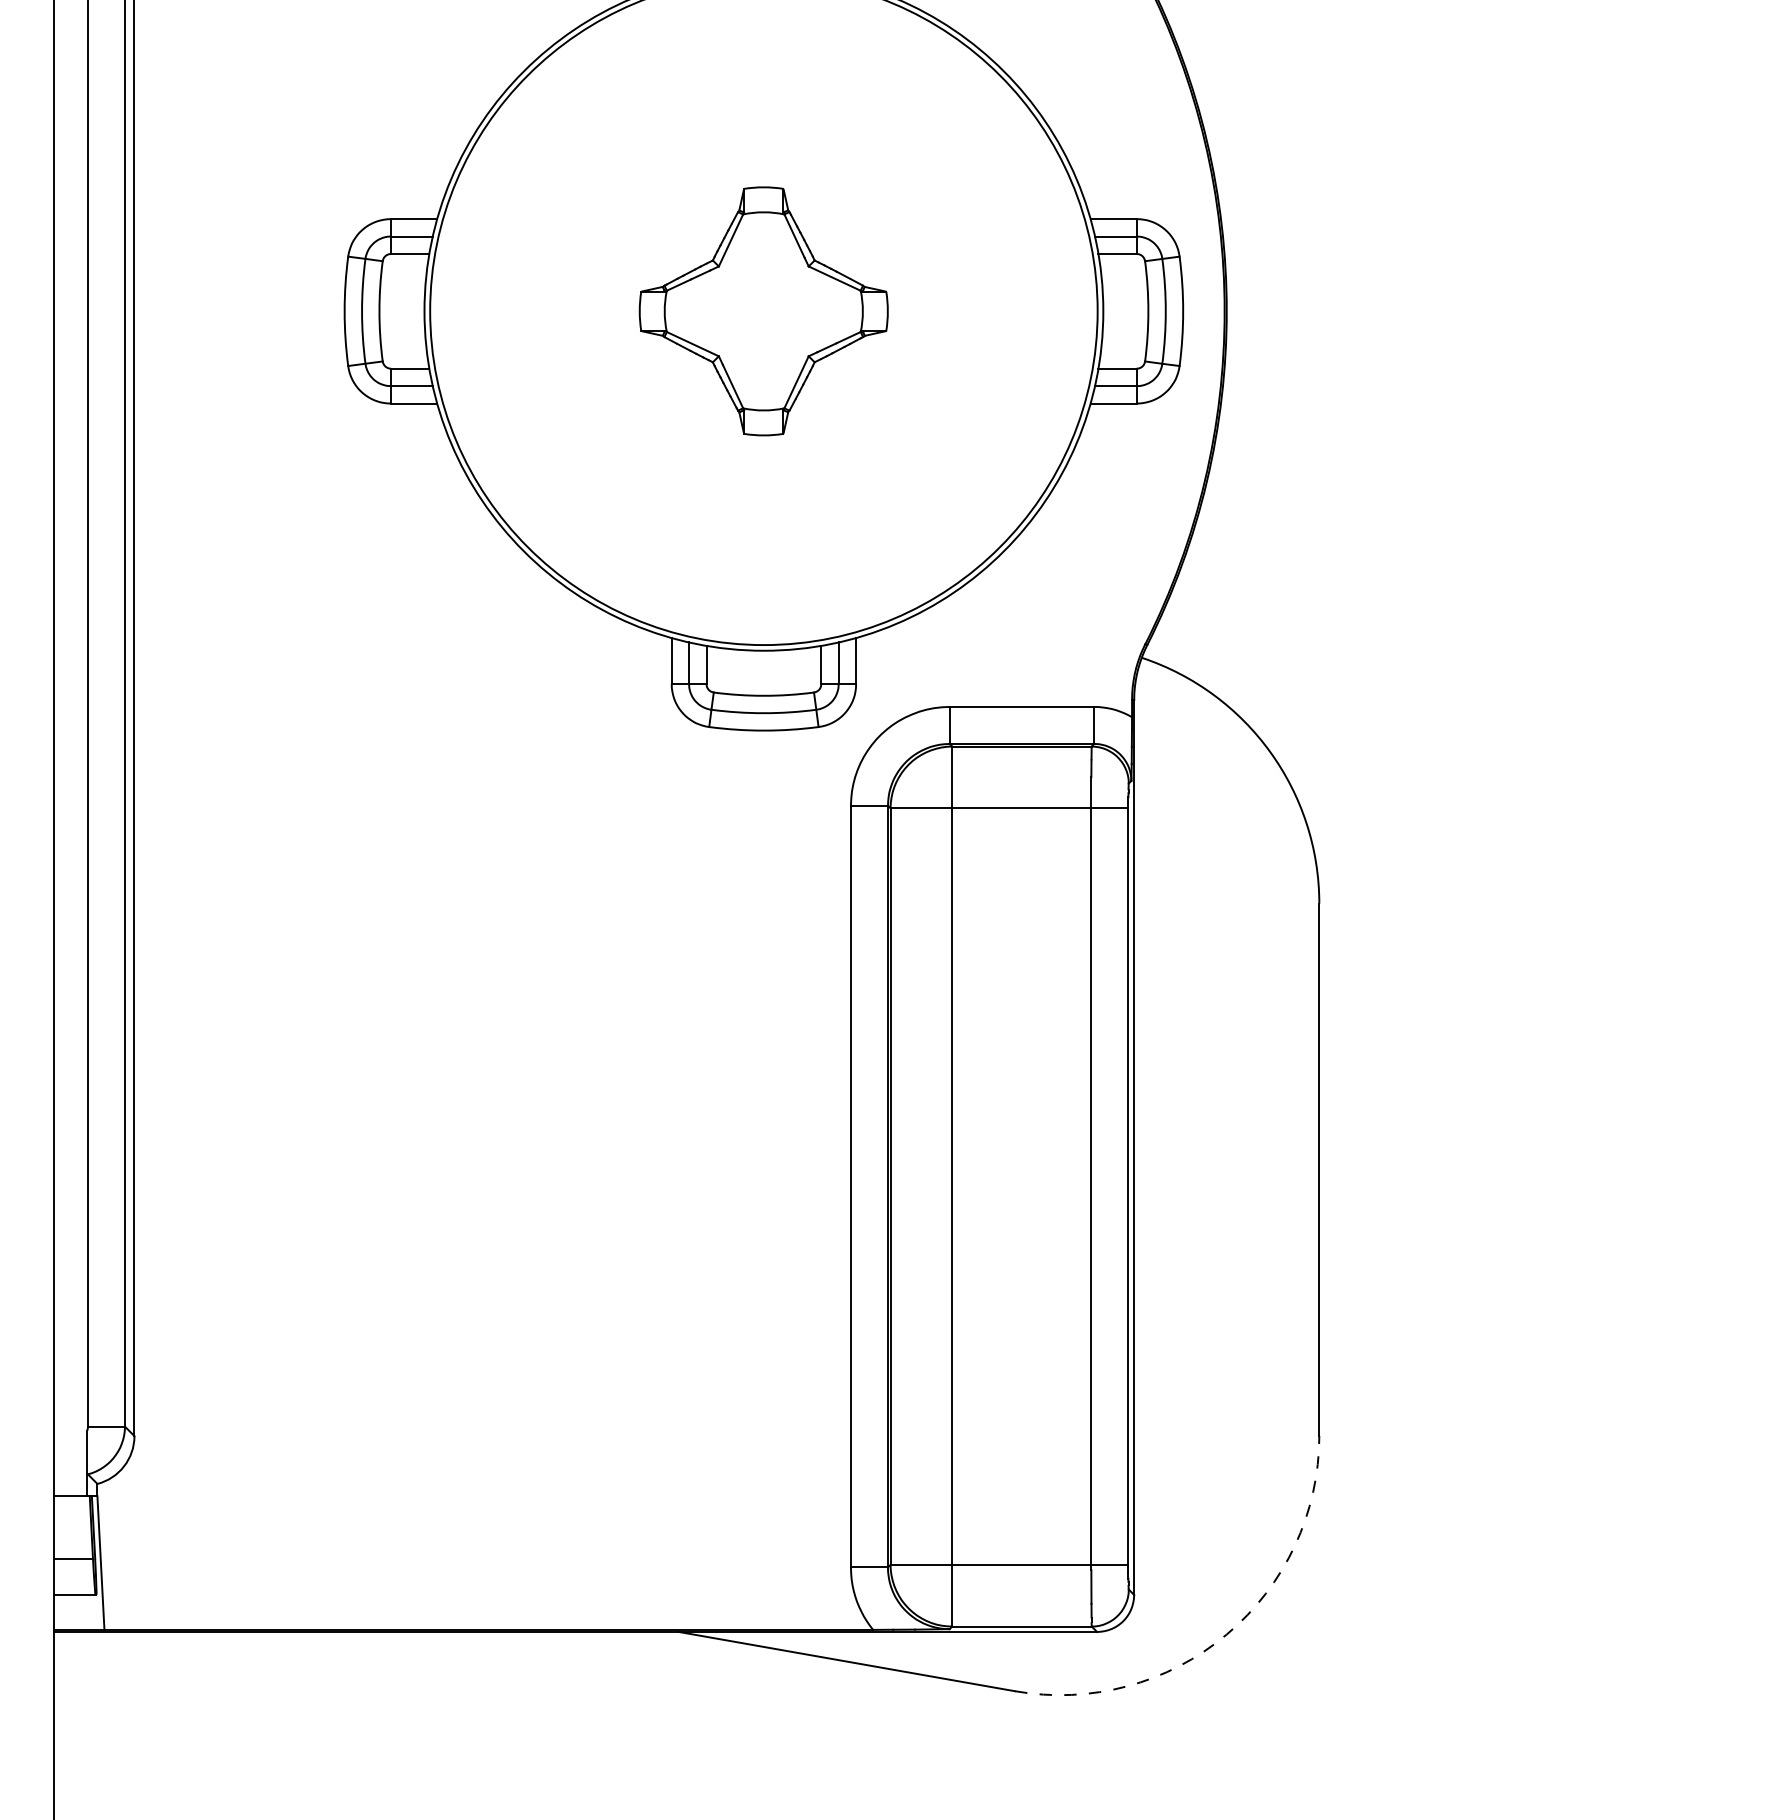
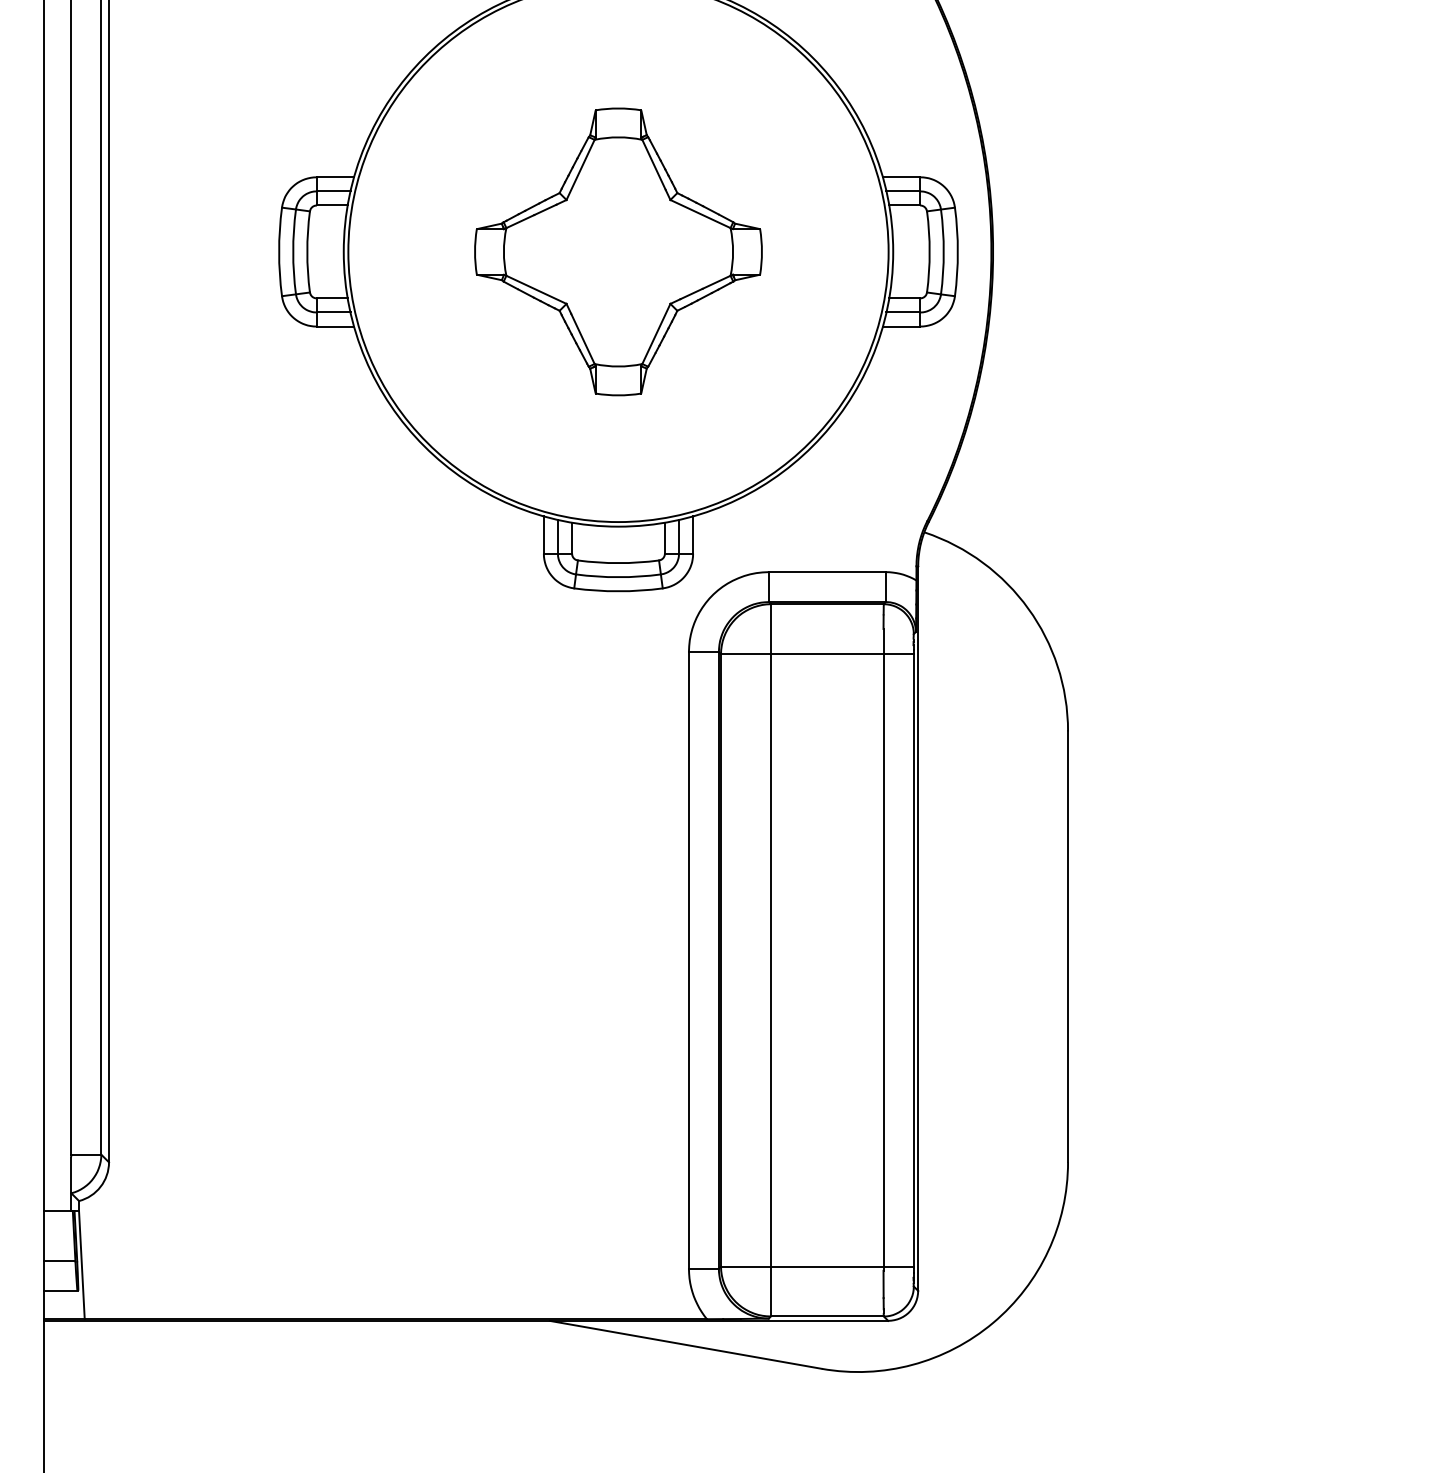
part: (763, 311) -> (618, 252), size x1.43
arc: (1226, 1634) -> (992, 1322), dashed -> solid

